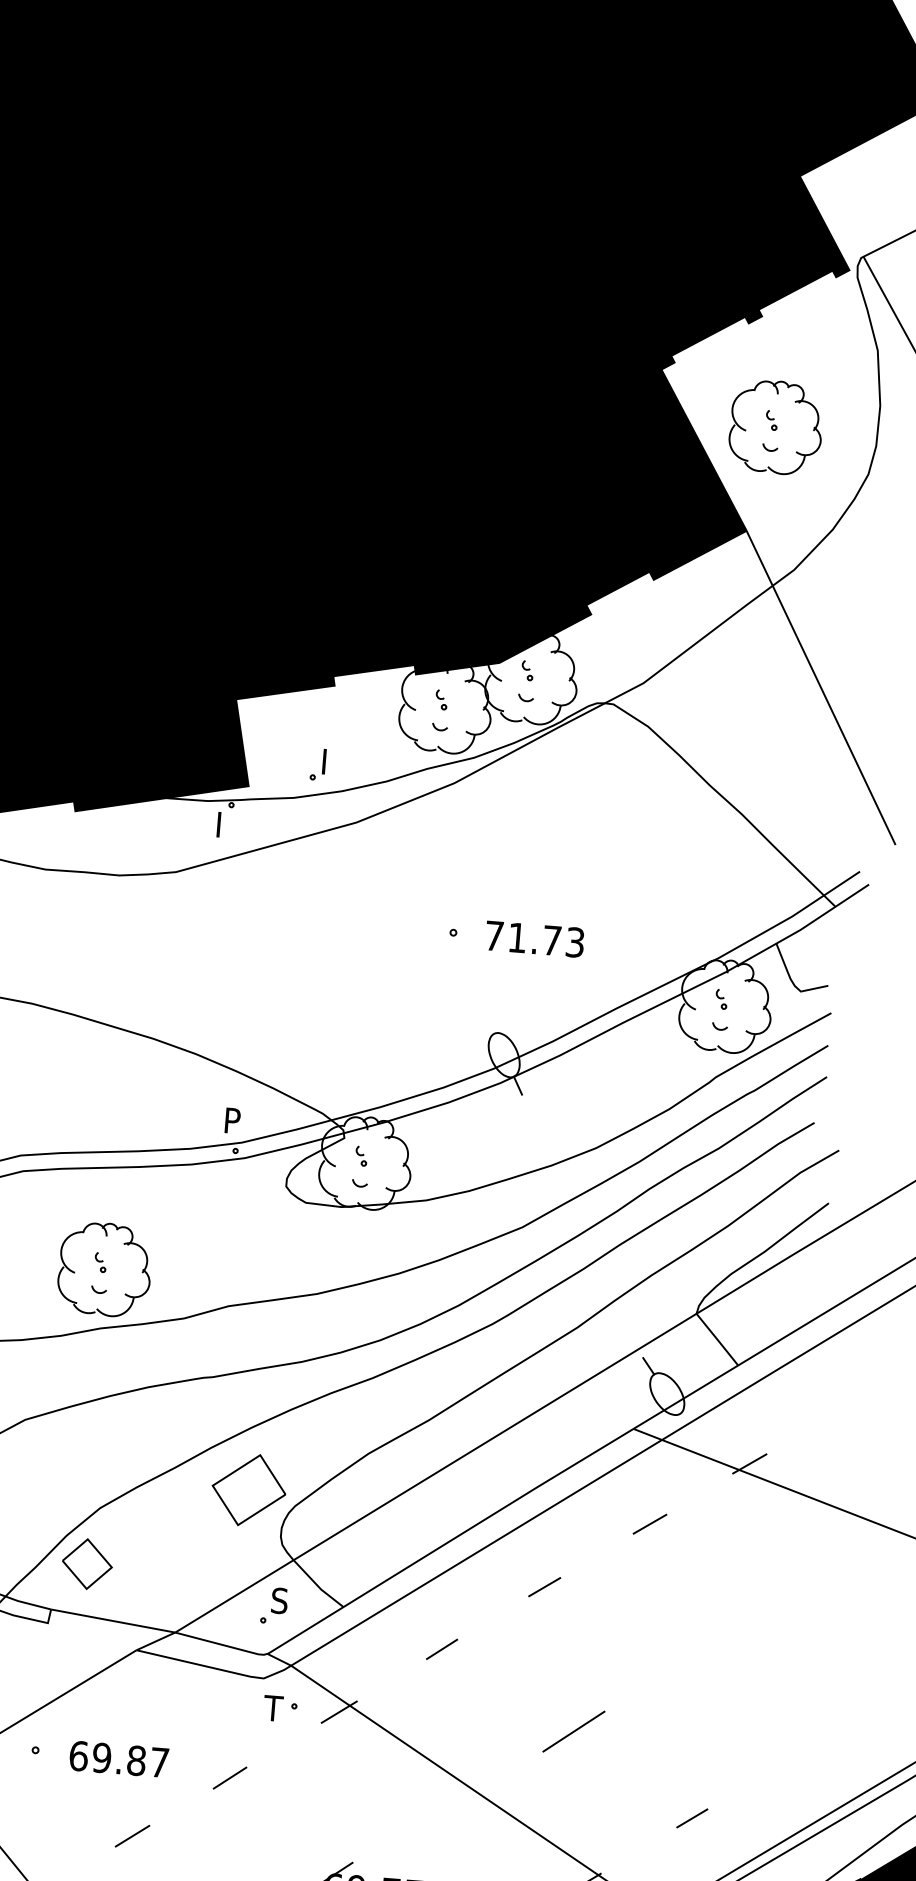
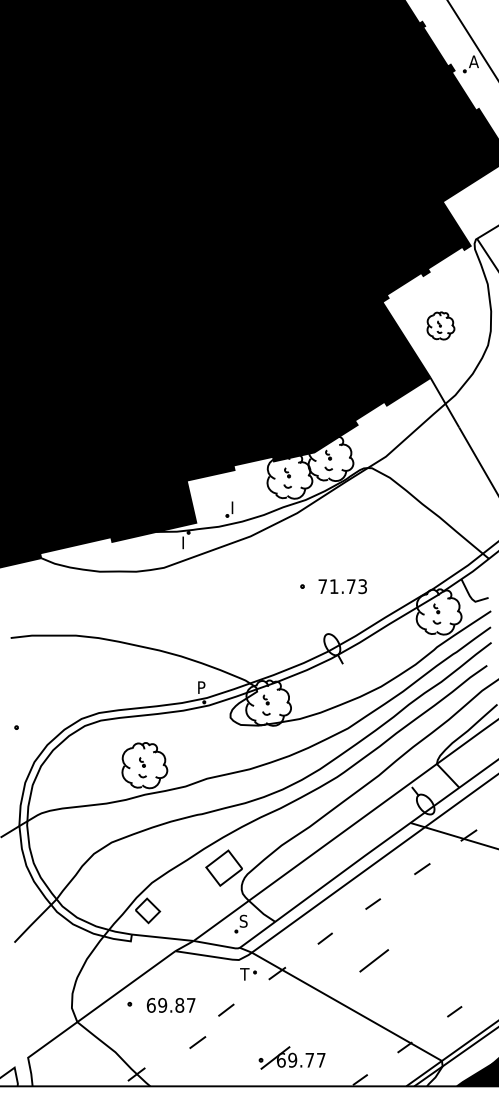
part: (775, 426) -> (440, 325), size x0.6
line: (574, 1730) -> (374, 960), moved
line: (131, 1836) -> (197, 1042), moved

